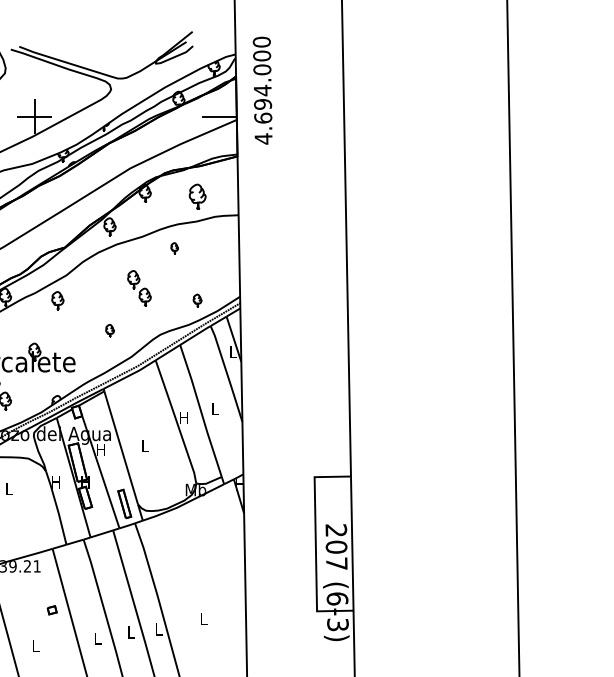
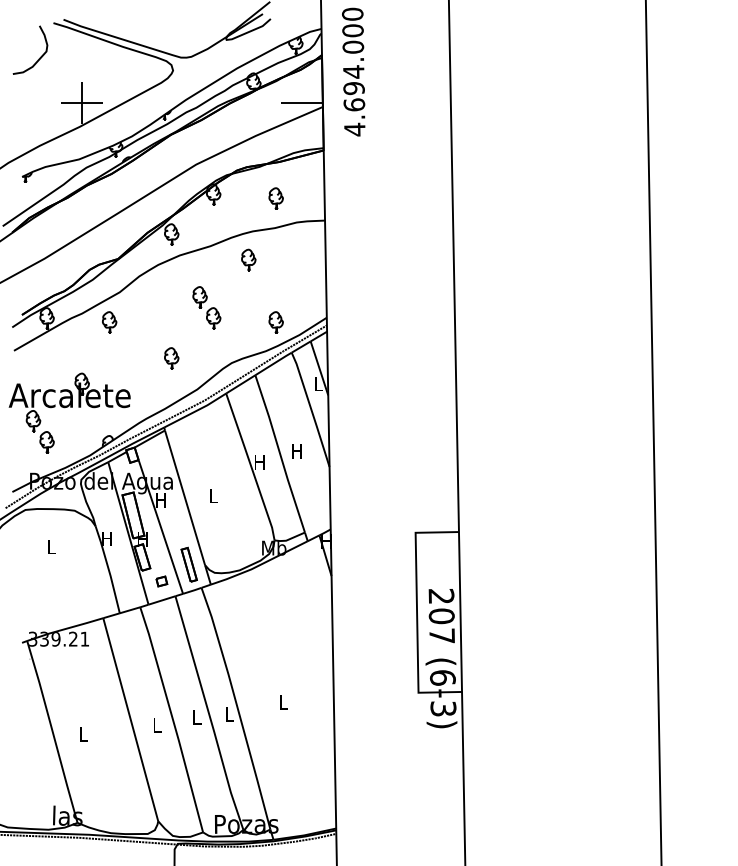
part: (197, 196) -> (275, 198), size x0.71
part: (174, 247) -> (248, 259), size x1.67
part: (197, 300) -> (275, 322), size x1.43
part: (109, 330) -> (171, 358), size x1.43
text: (214, 408) -> (296, 451), L -> H
part: (51, 610) -> (161, 581), moved

